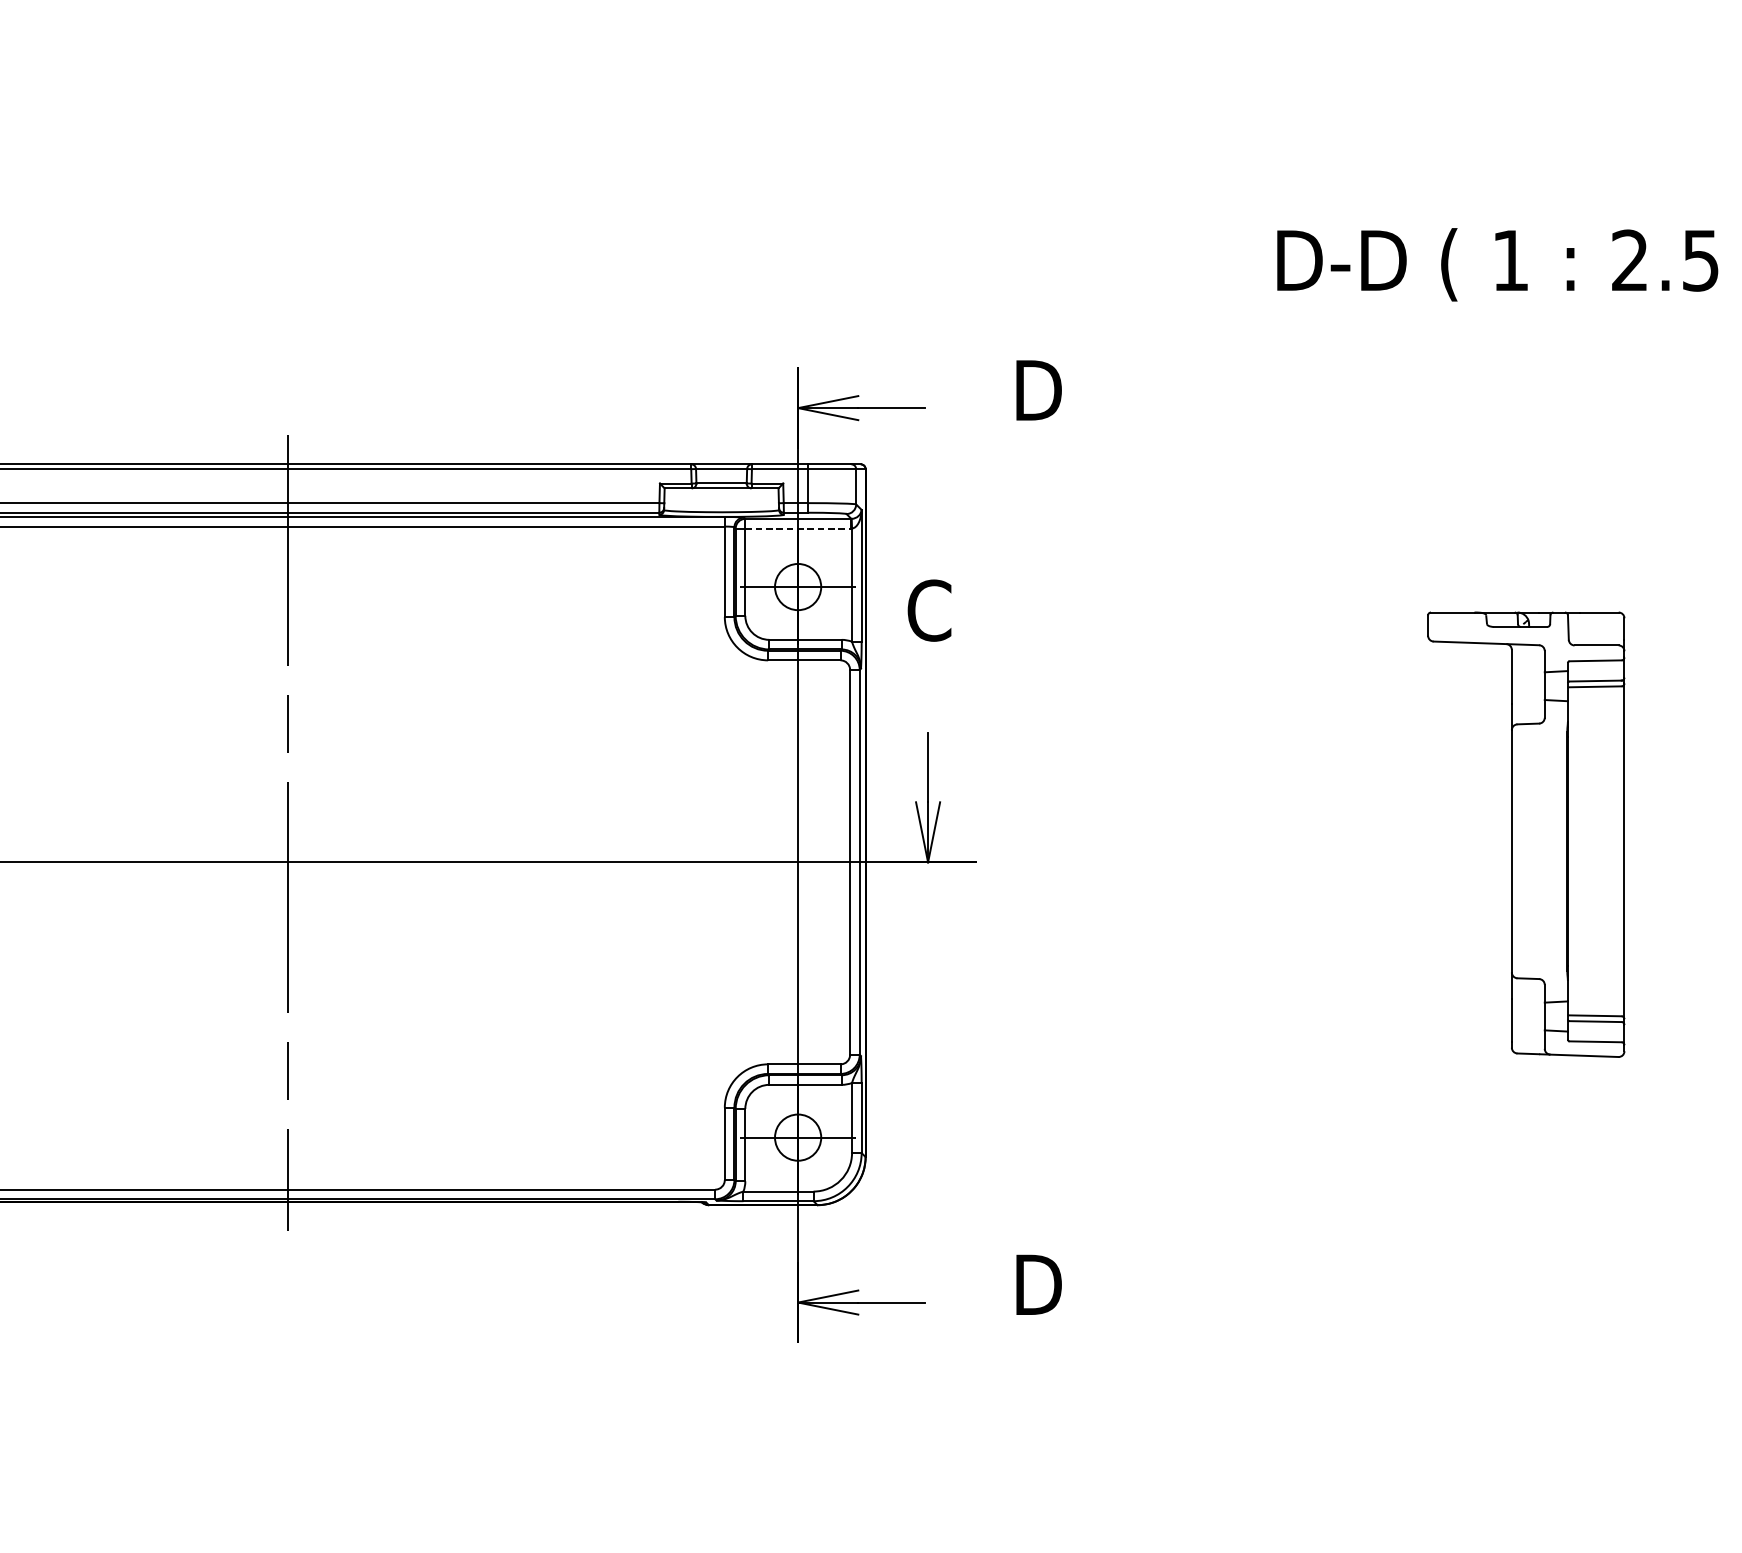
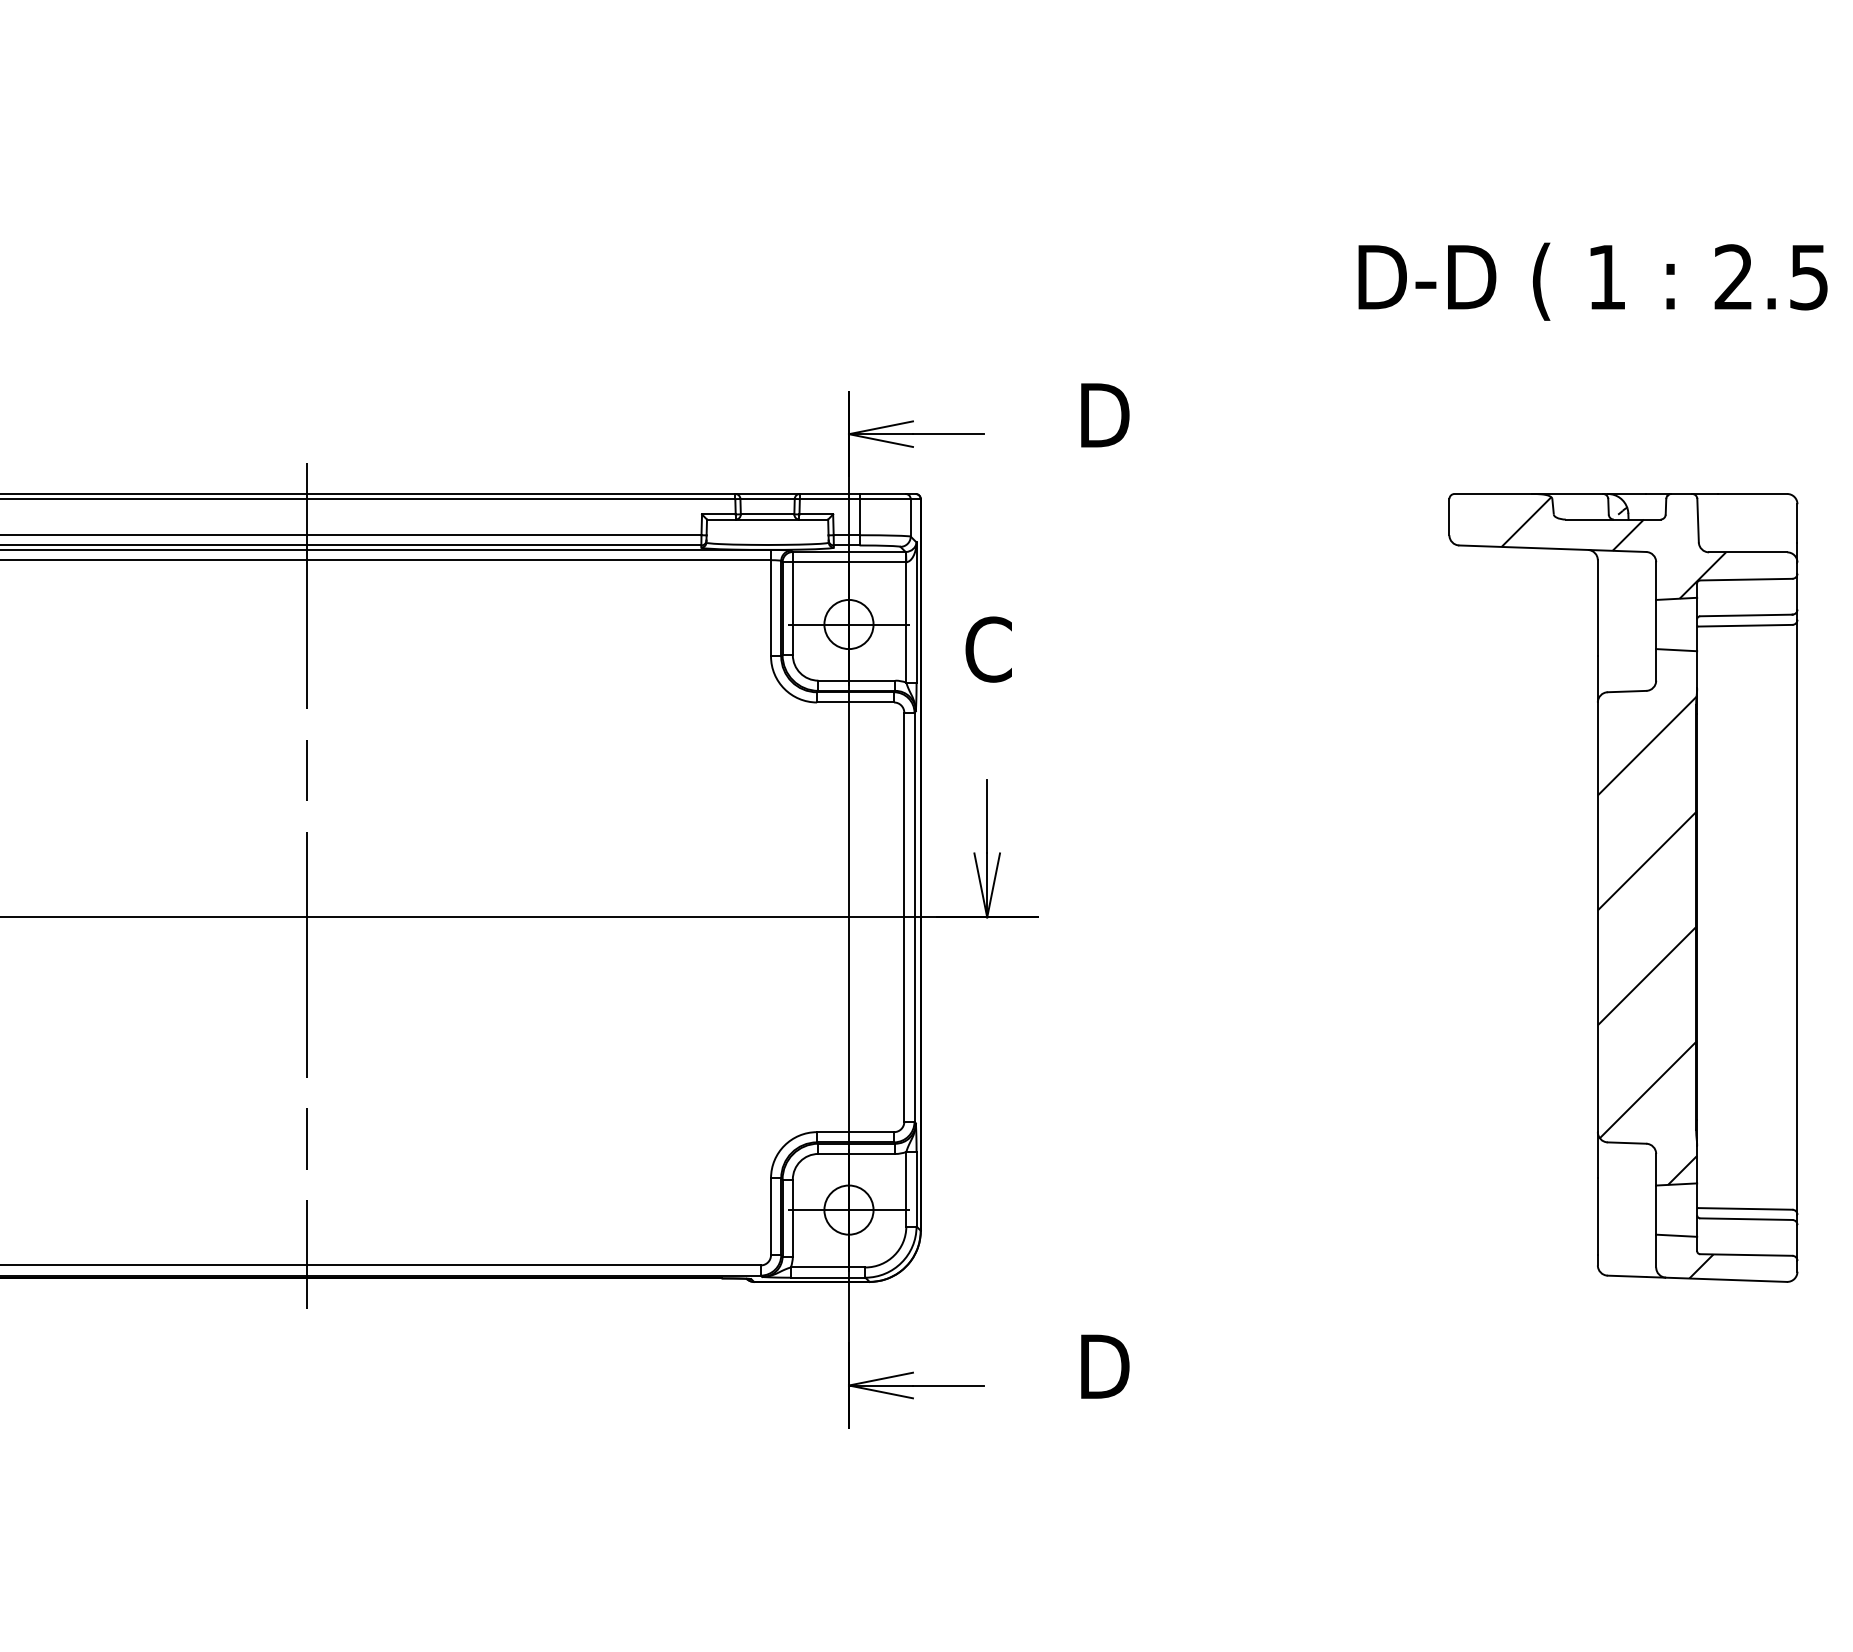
line: (798, 528) -> (849, 562), dashed -> solid
part: (1526, 834) -> (1623, 887), size x1.67

